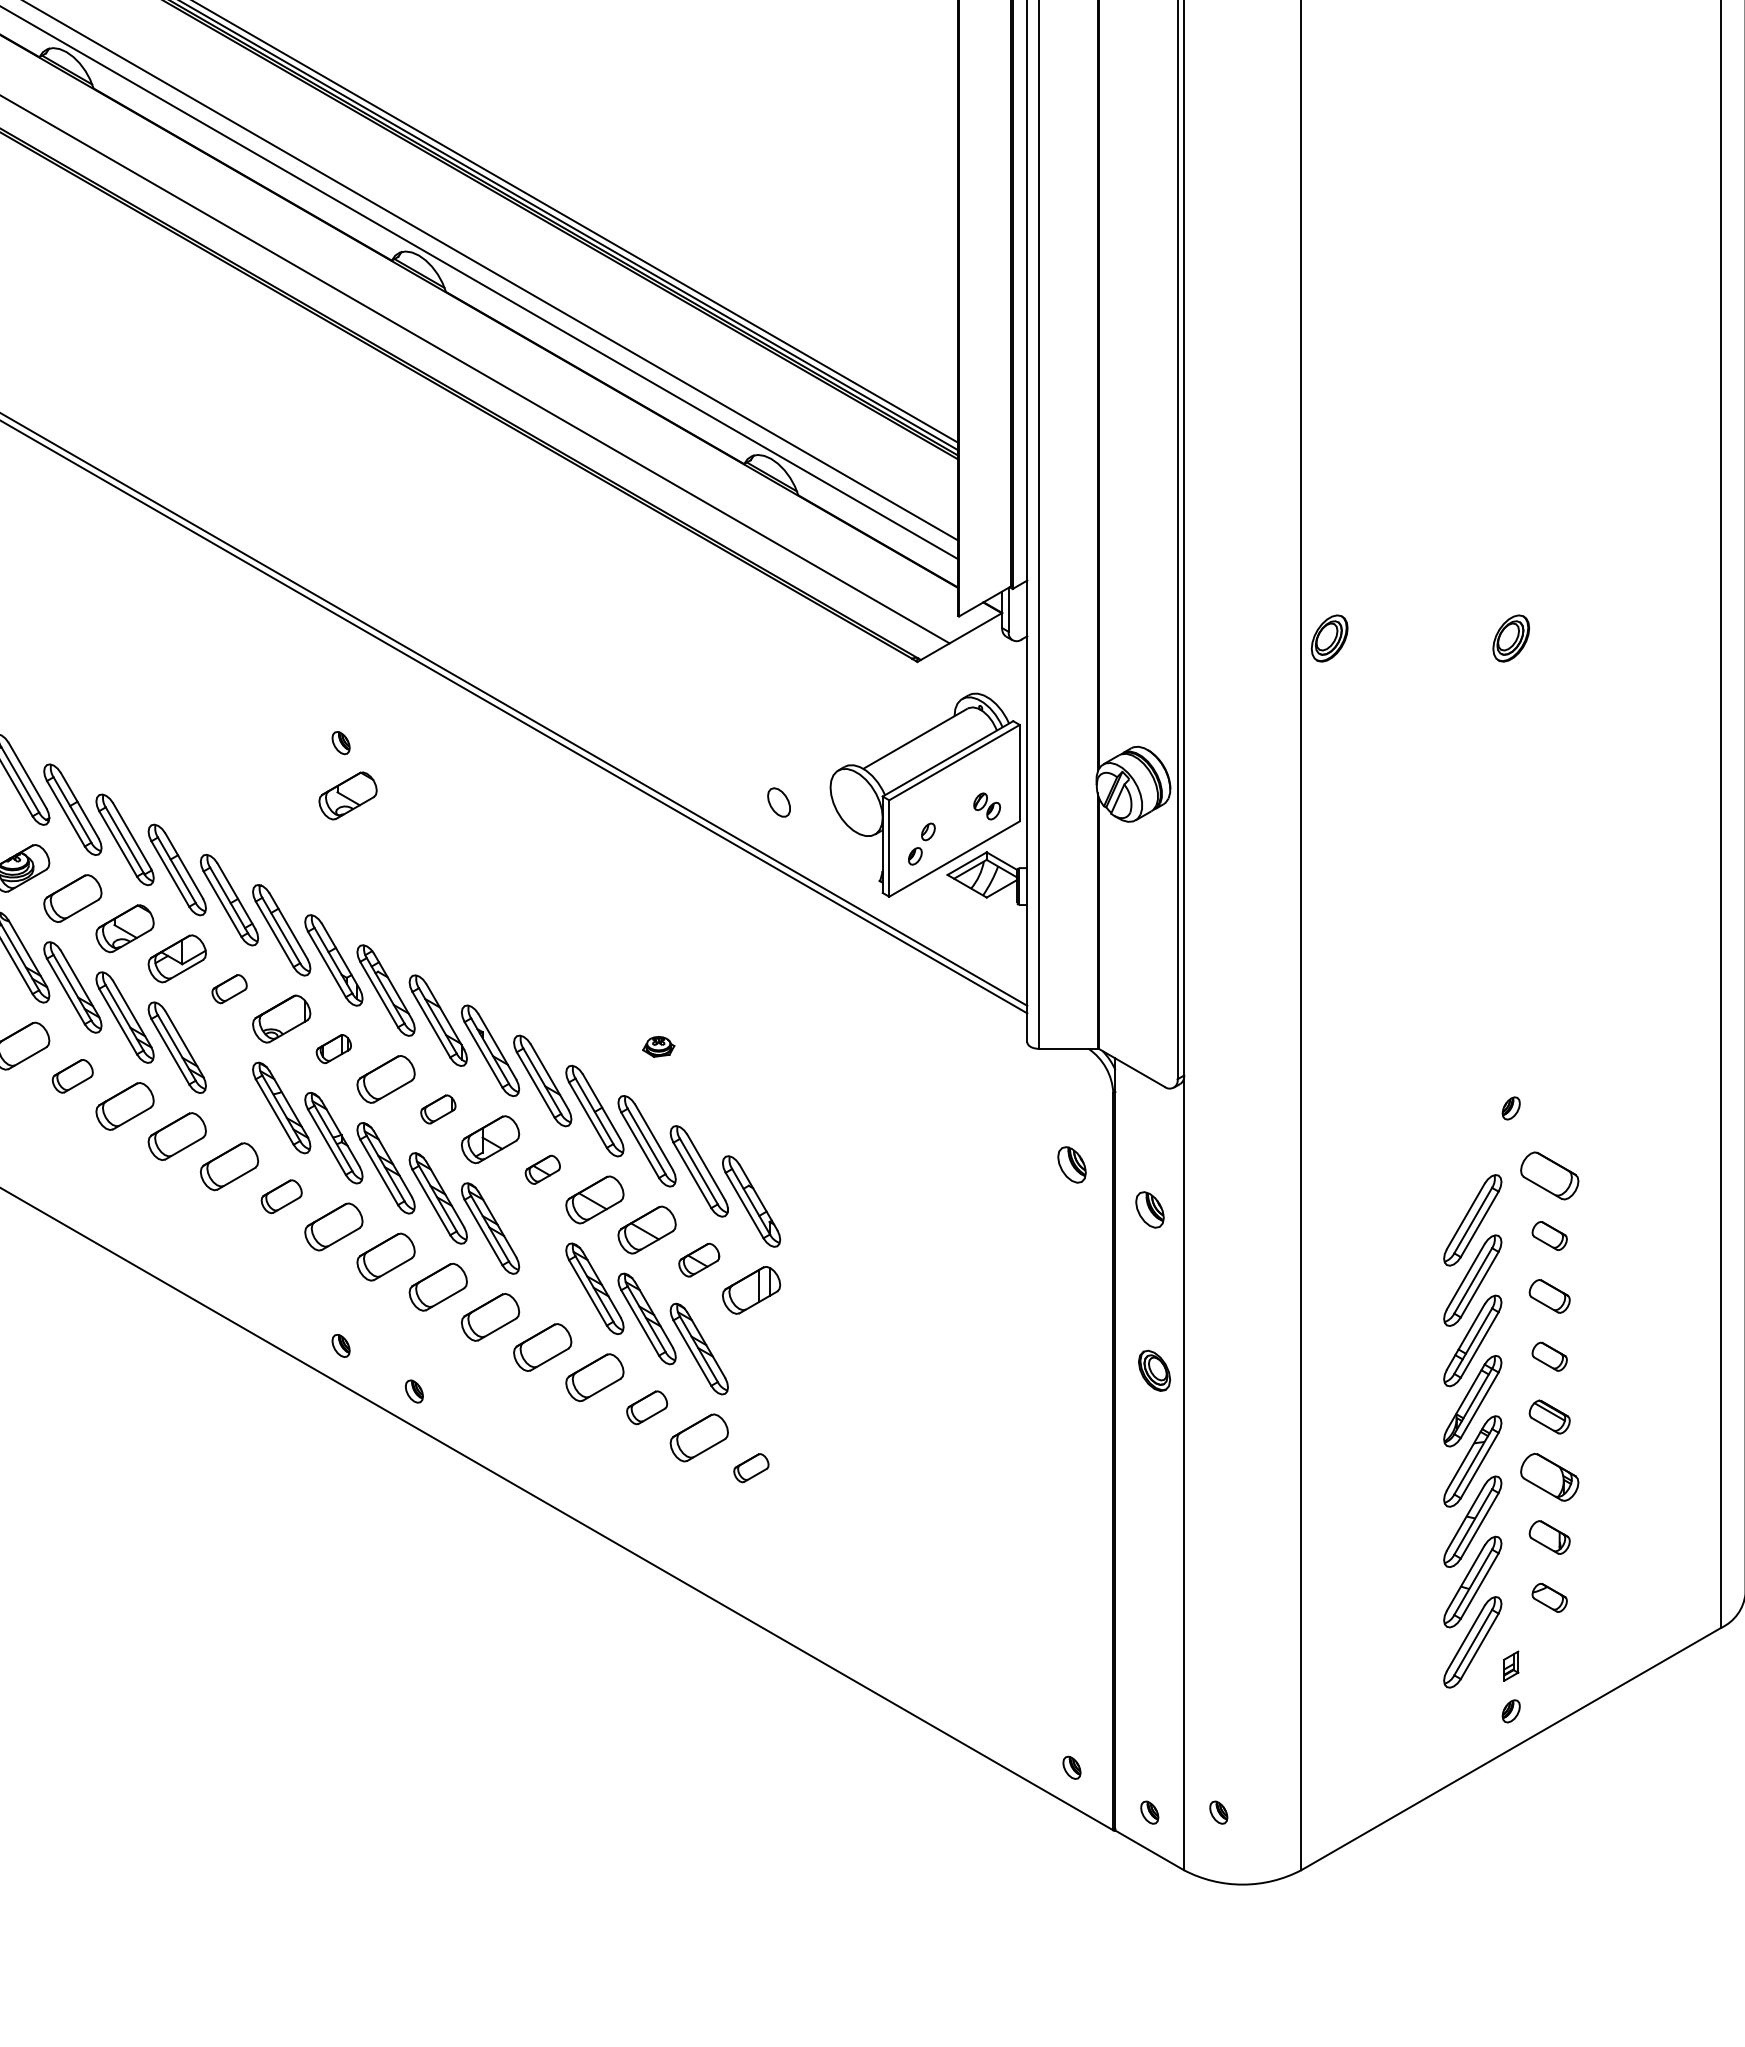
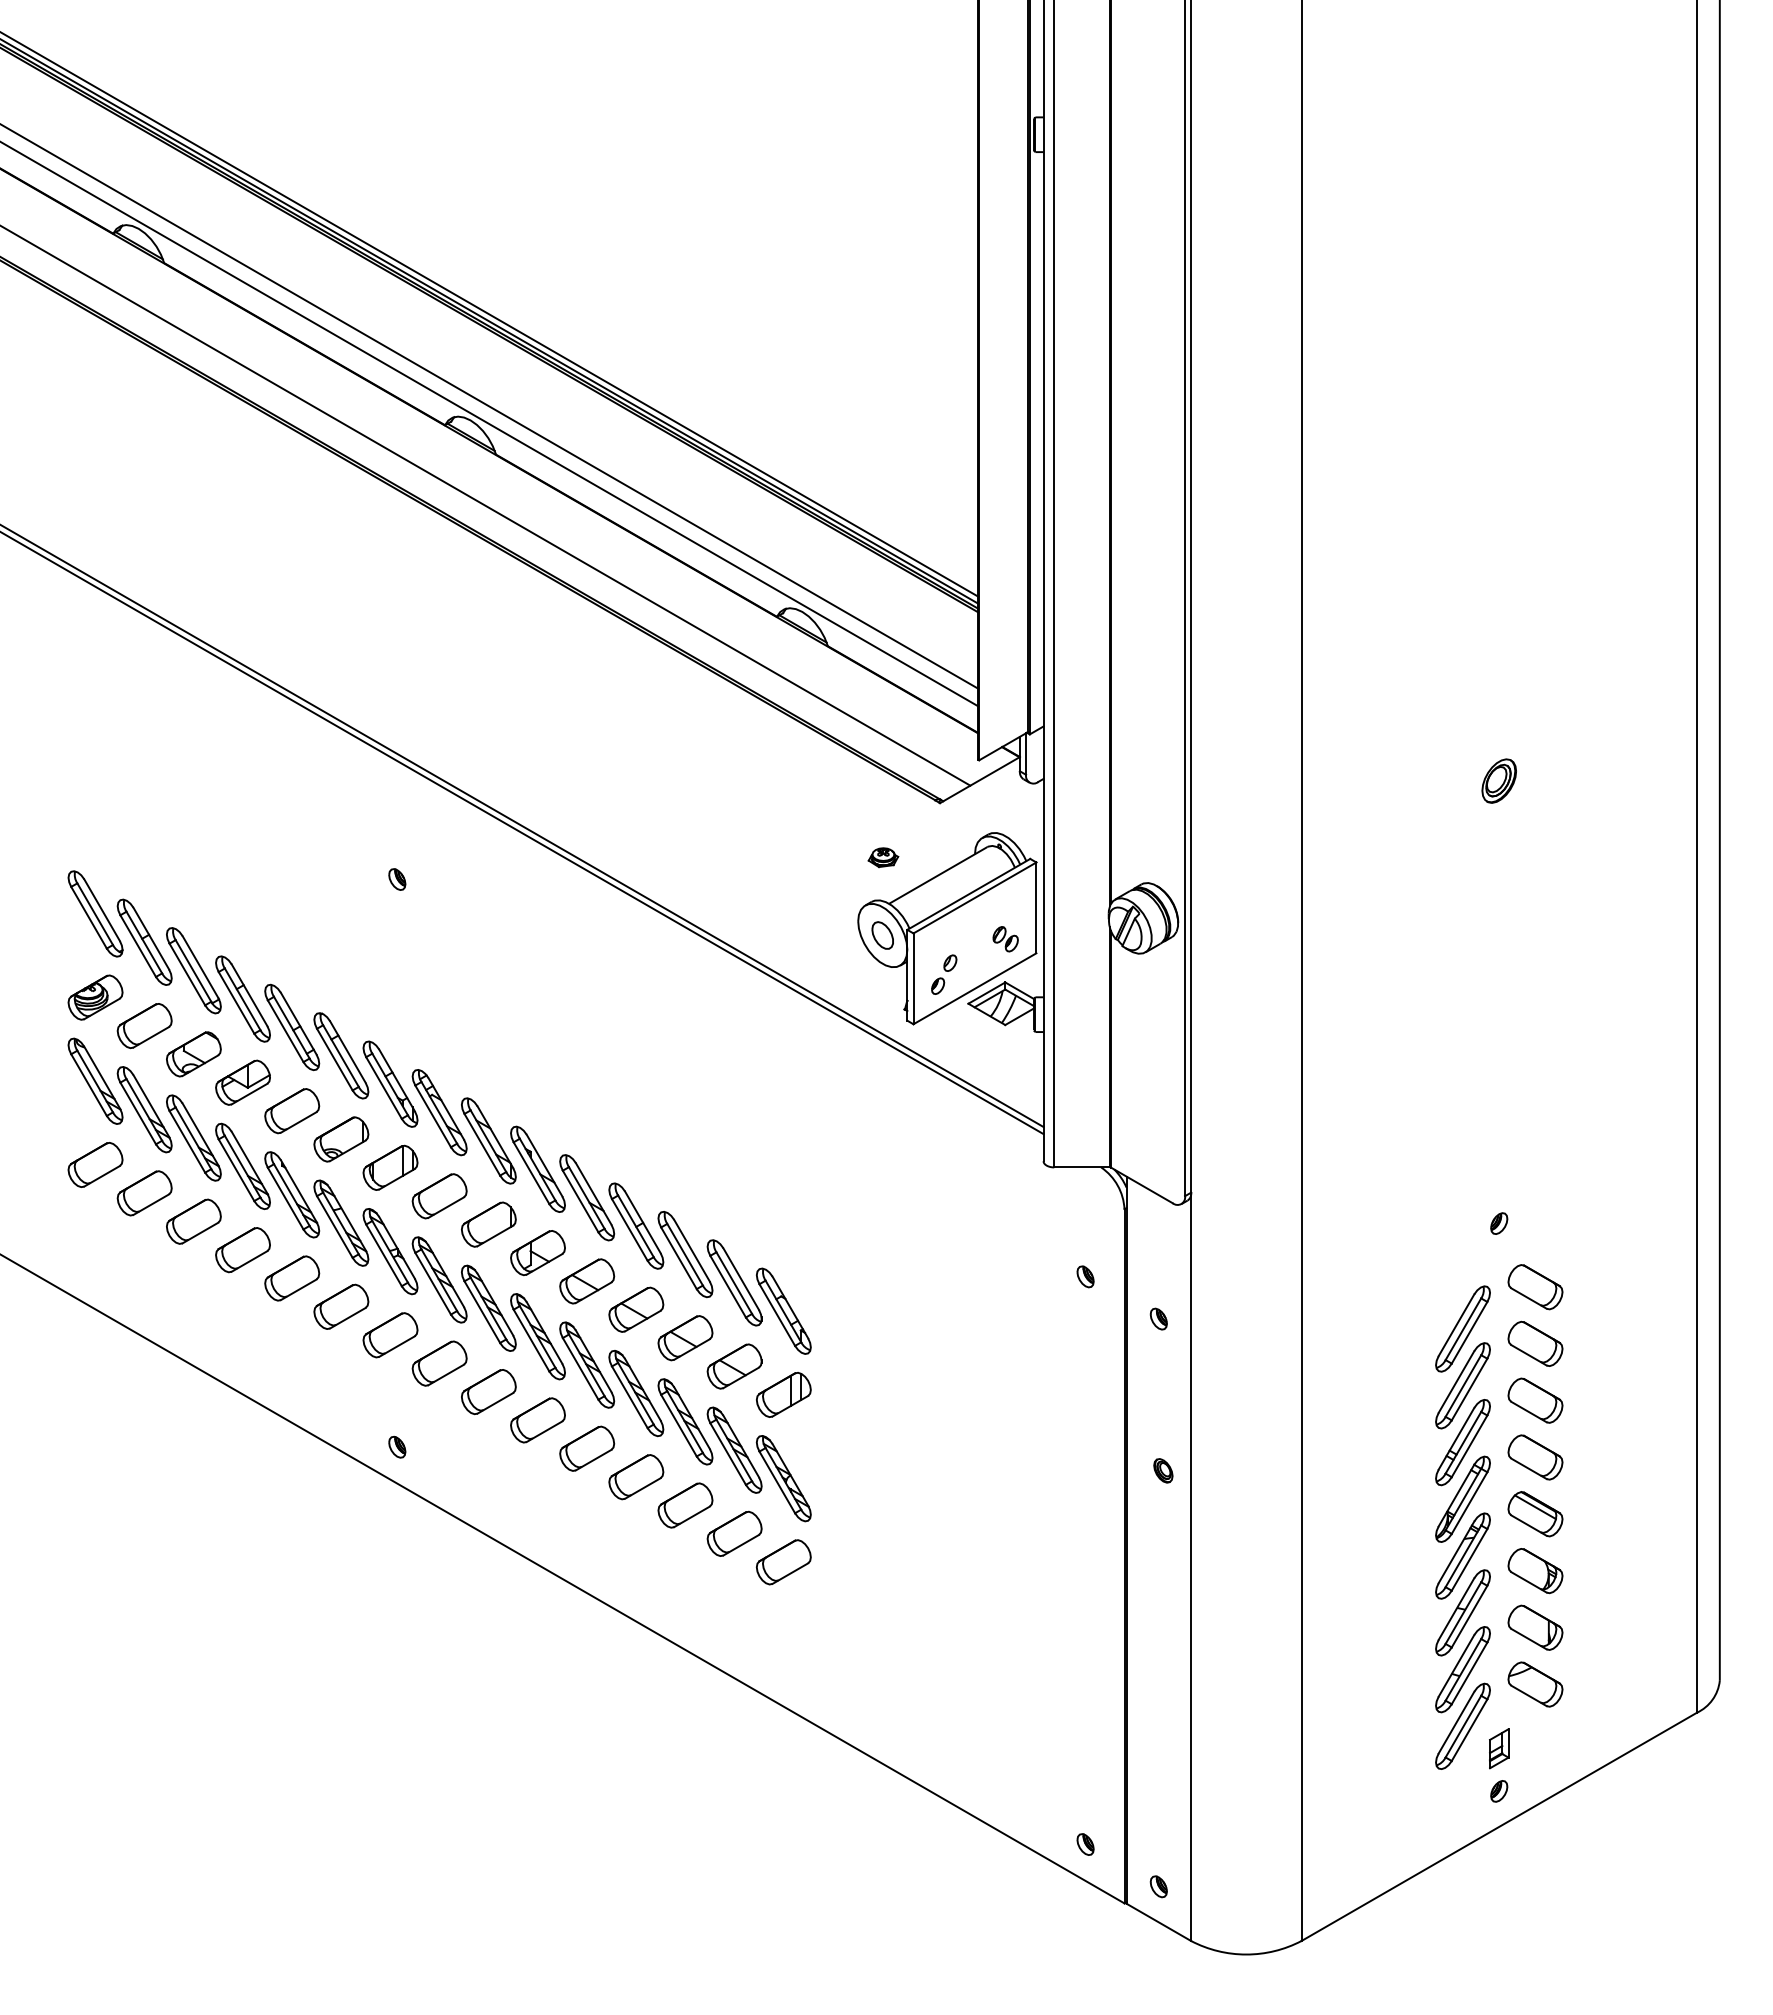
part: (1328, 637) -> (1327, 780), removed
part: (347, 796) -> (403, 929), removed
part: (778, 802) -> (882, 935), moved
part: (229, 989) -> (292, 1111), size x1.67
part: (658, 1046) -> (883, 857), moved
part: (333, 1048) -> (390, 1167), size x1.67
part: (72, 1076) -> (144, 1193), size x1.43
part: (229, 1077) -> (292, 1194), added
part: (437, 1109) -> (488, 1224), size x1.67
part: (1071, 1164) -> (1085, 1276), size x0.62
part: (543, 1169) -> (587, 1281), size x1.67
part: (281, 1196) -> (341, 1306), size x1.43
part: (1149, 1209) -> (1158, 1318), size x0.62
part: (1549, 1235) -> (1535, 1343), size x1.67
part: (543, 1258) -> (587, 1364), added
part: (699, 1260) -> (734, 1366), size x1.43
part: (1549, 1296) -> (1535, 1400), size x1.43
part: (1549, 1356) -> (1535, 1457), size x1.67
part: (1154, 1370) -> (1163, 1470), size x0.62
part: (751, 1379) -> (783, 1478), added
part: (414, 1390) -> (466, 1489), removed
part: (647, 1407) -> (685, 1505), size x1.43
part: (1549, 1417) -> (1535, 1514), size x1.43
part: (751, 1468) -> (783, 1562), size x1.67
part: (1549, 1537) -> (1535, 1627), size x1.43
part: (1549, 1597) -> (1535, 1684), size x1.67
part: (1511, 1665) -> (1499, 1748), size x1.43
part: (1218, 1812) -> (1223, 1886), removed

